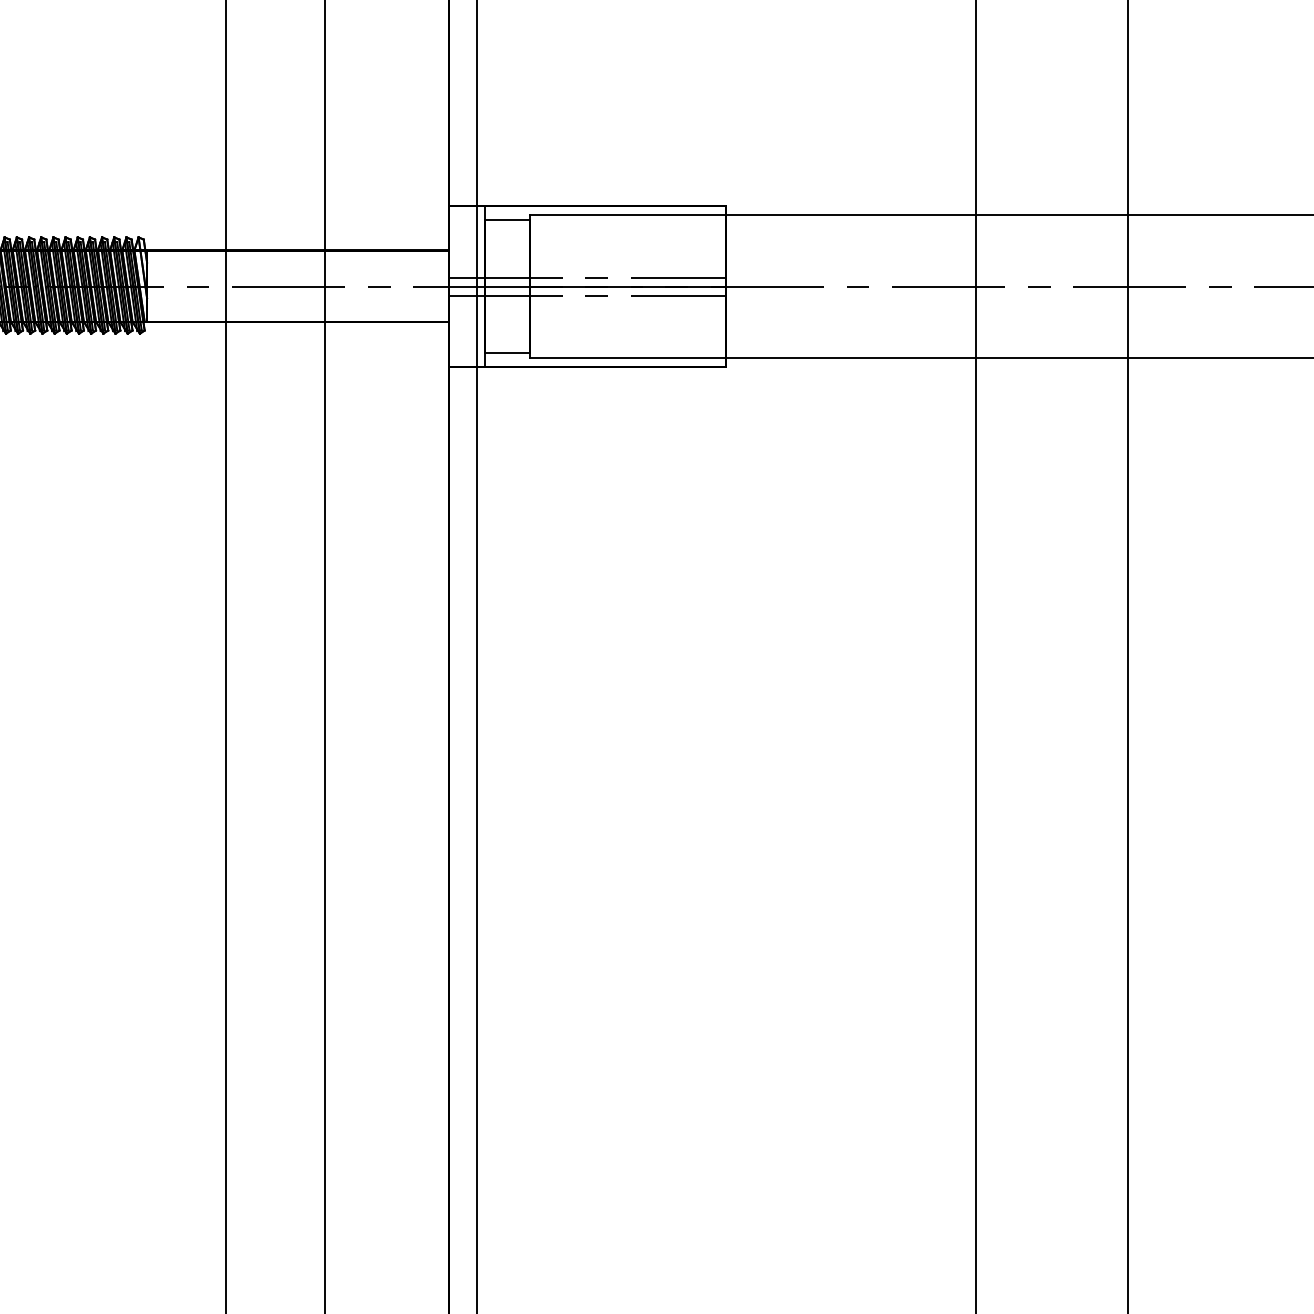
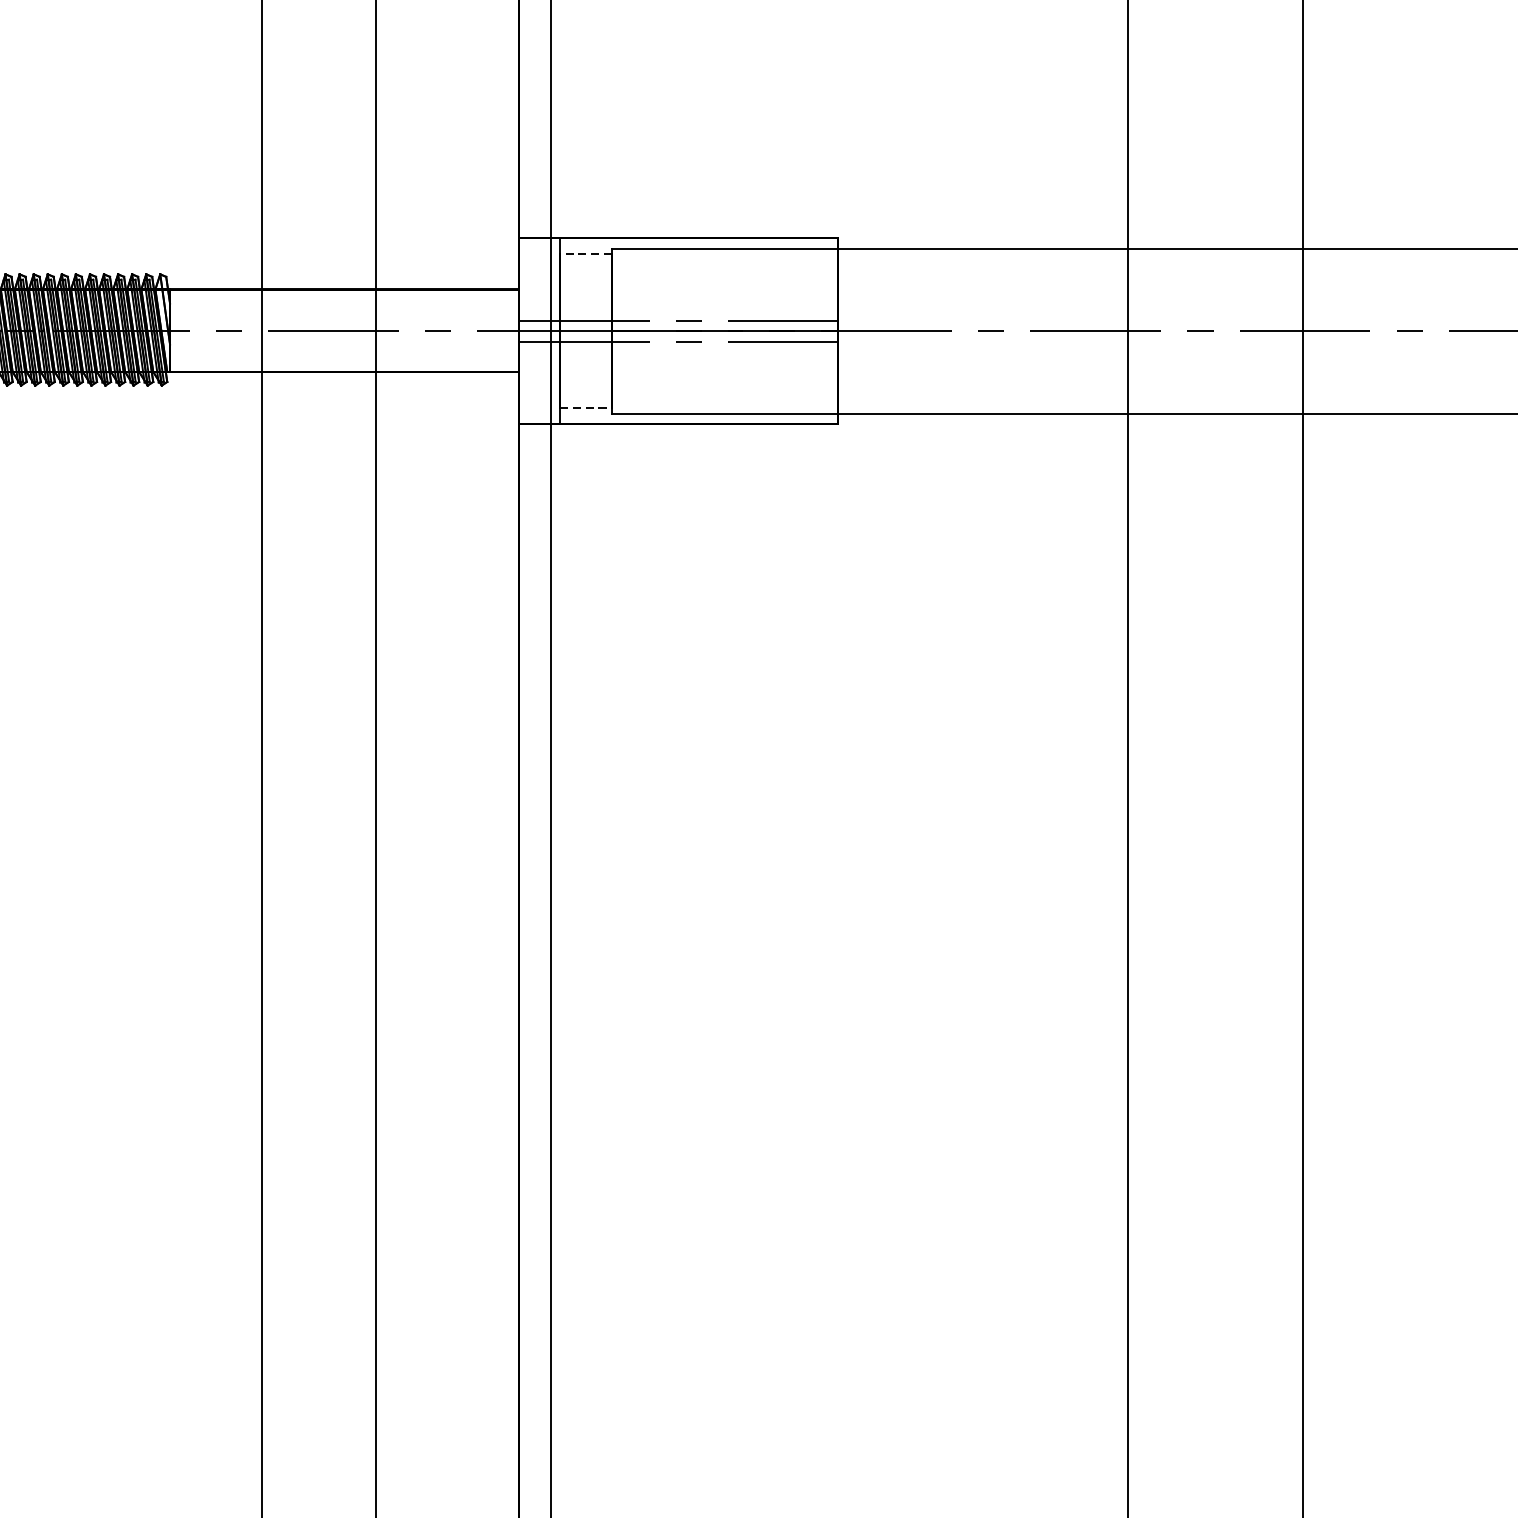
line: (506, 219) -> (585, 253), solid -> dashed
line: (507, 353) -> (586, 408), solid -> dashed

